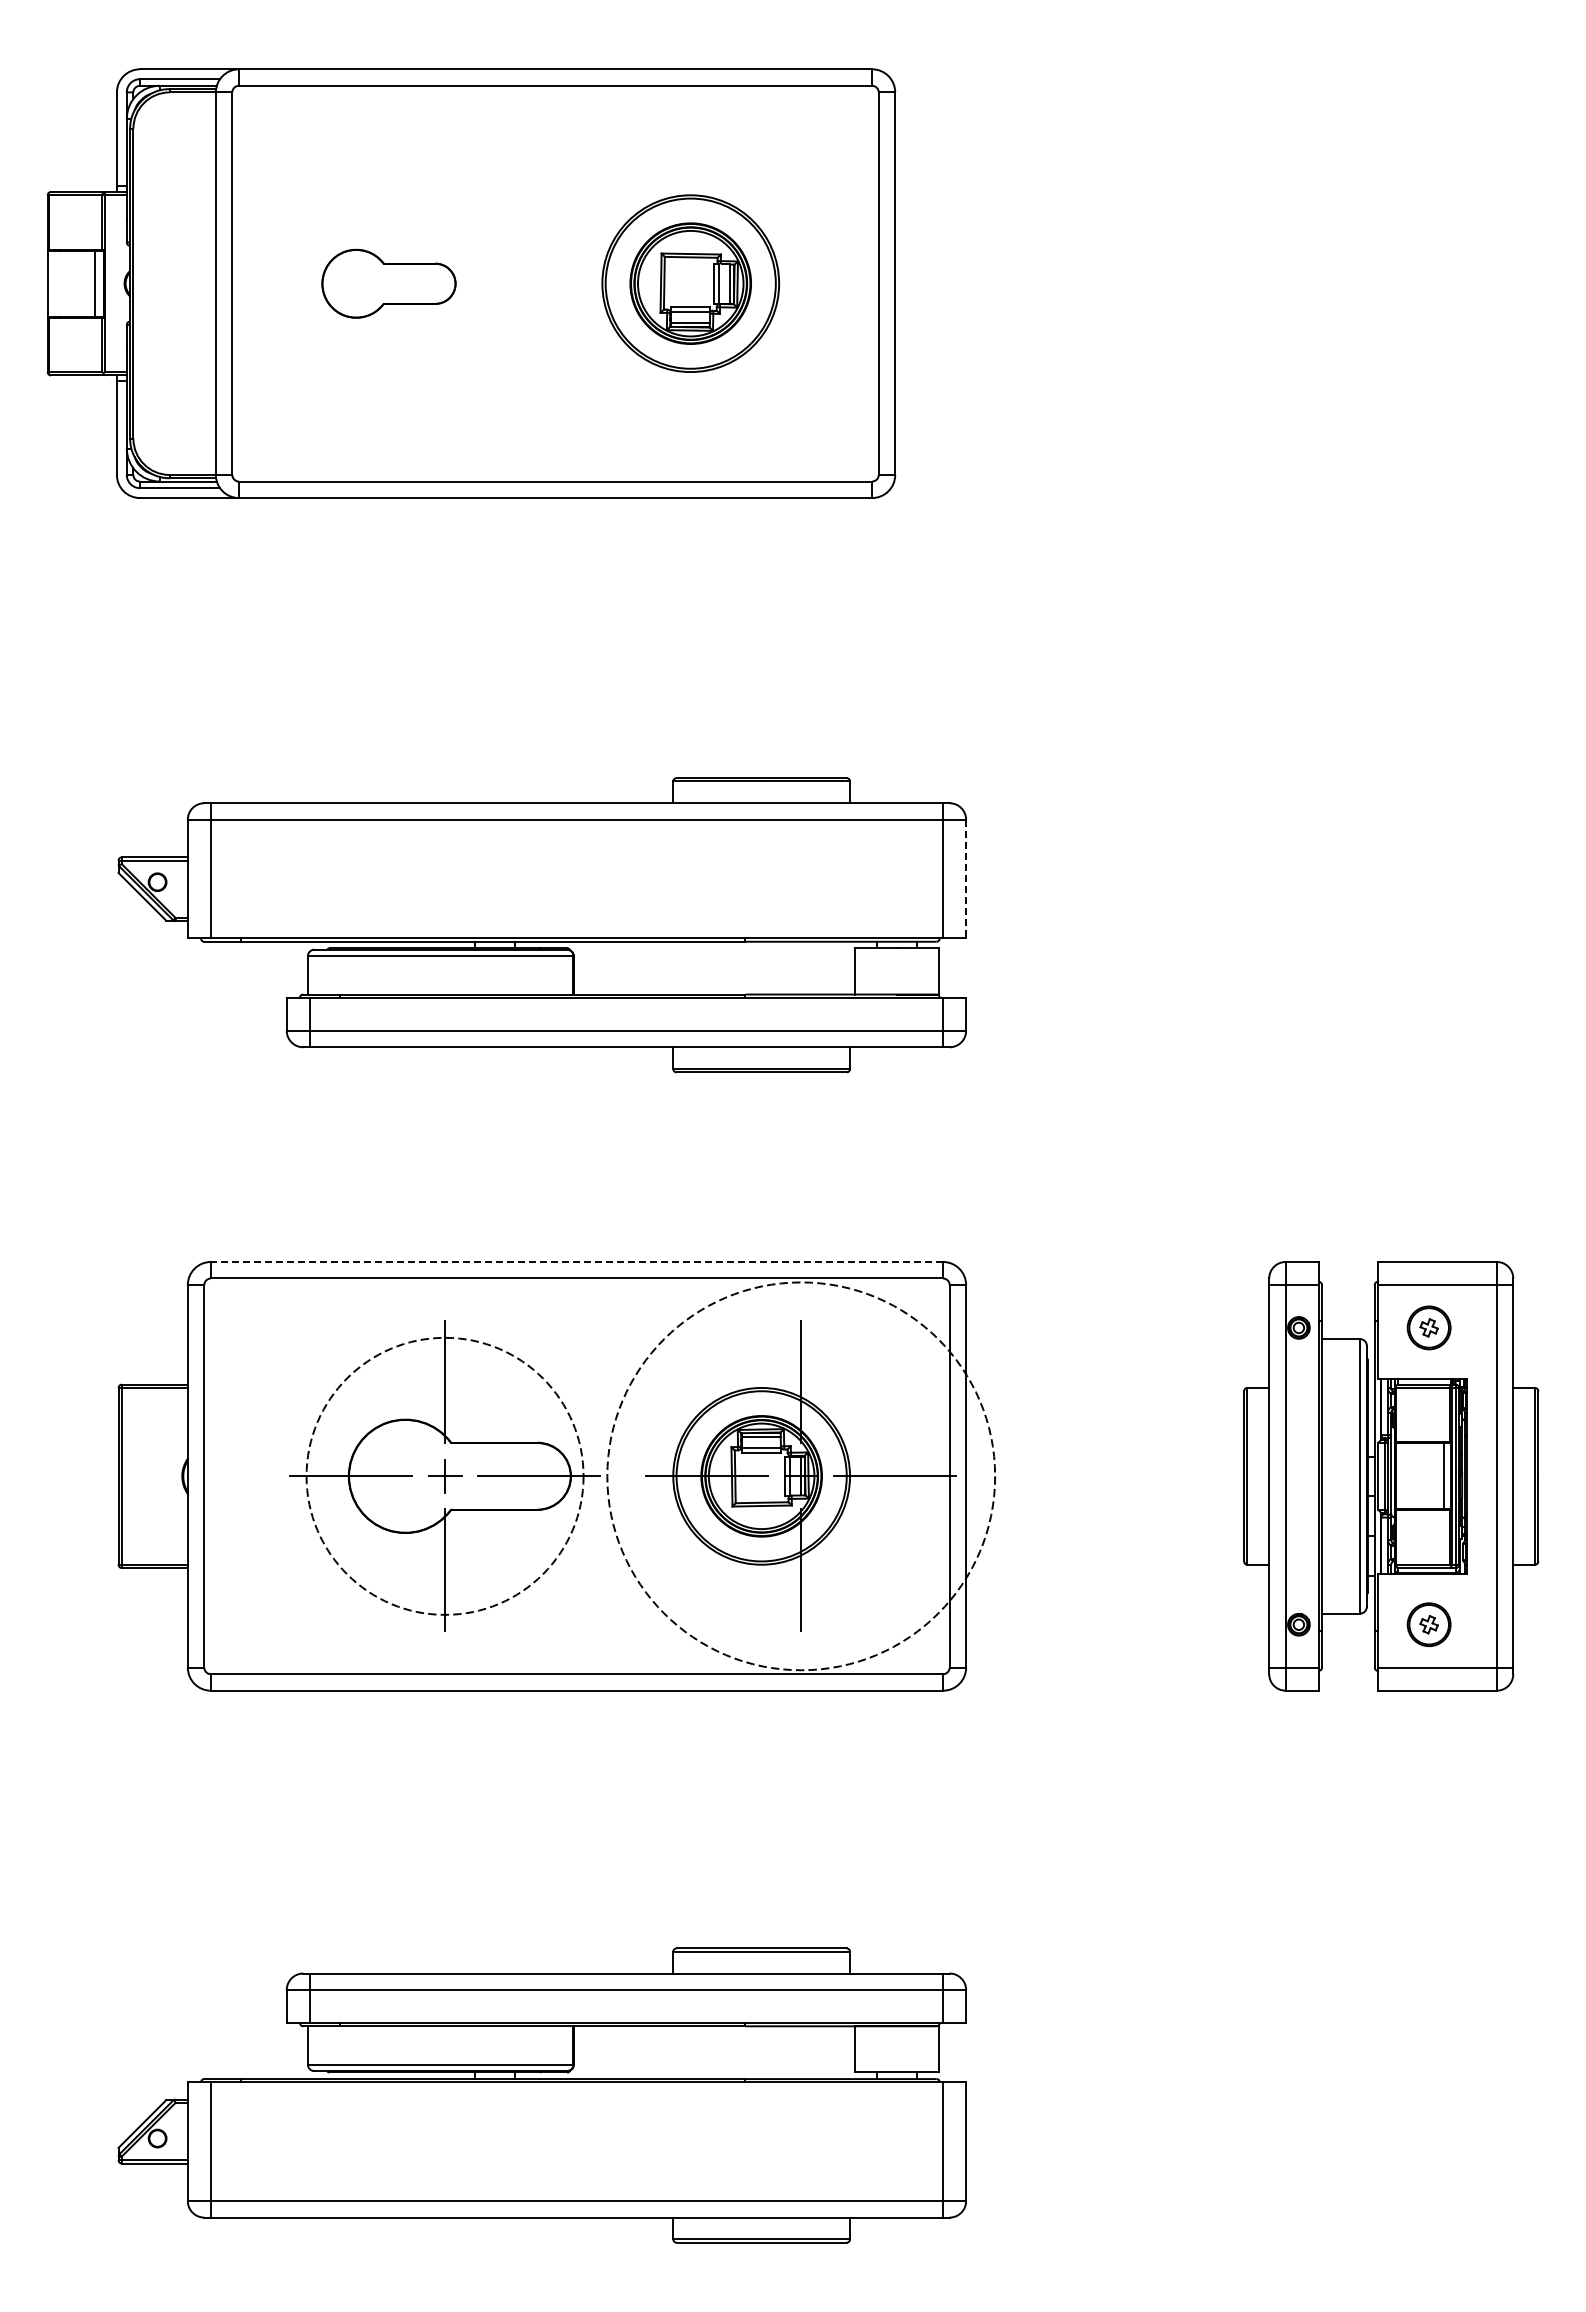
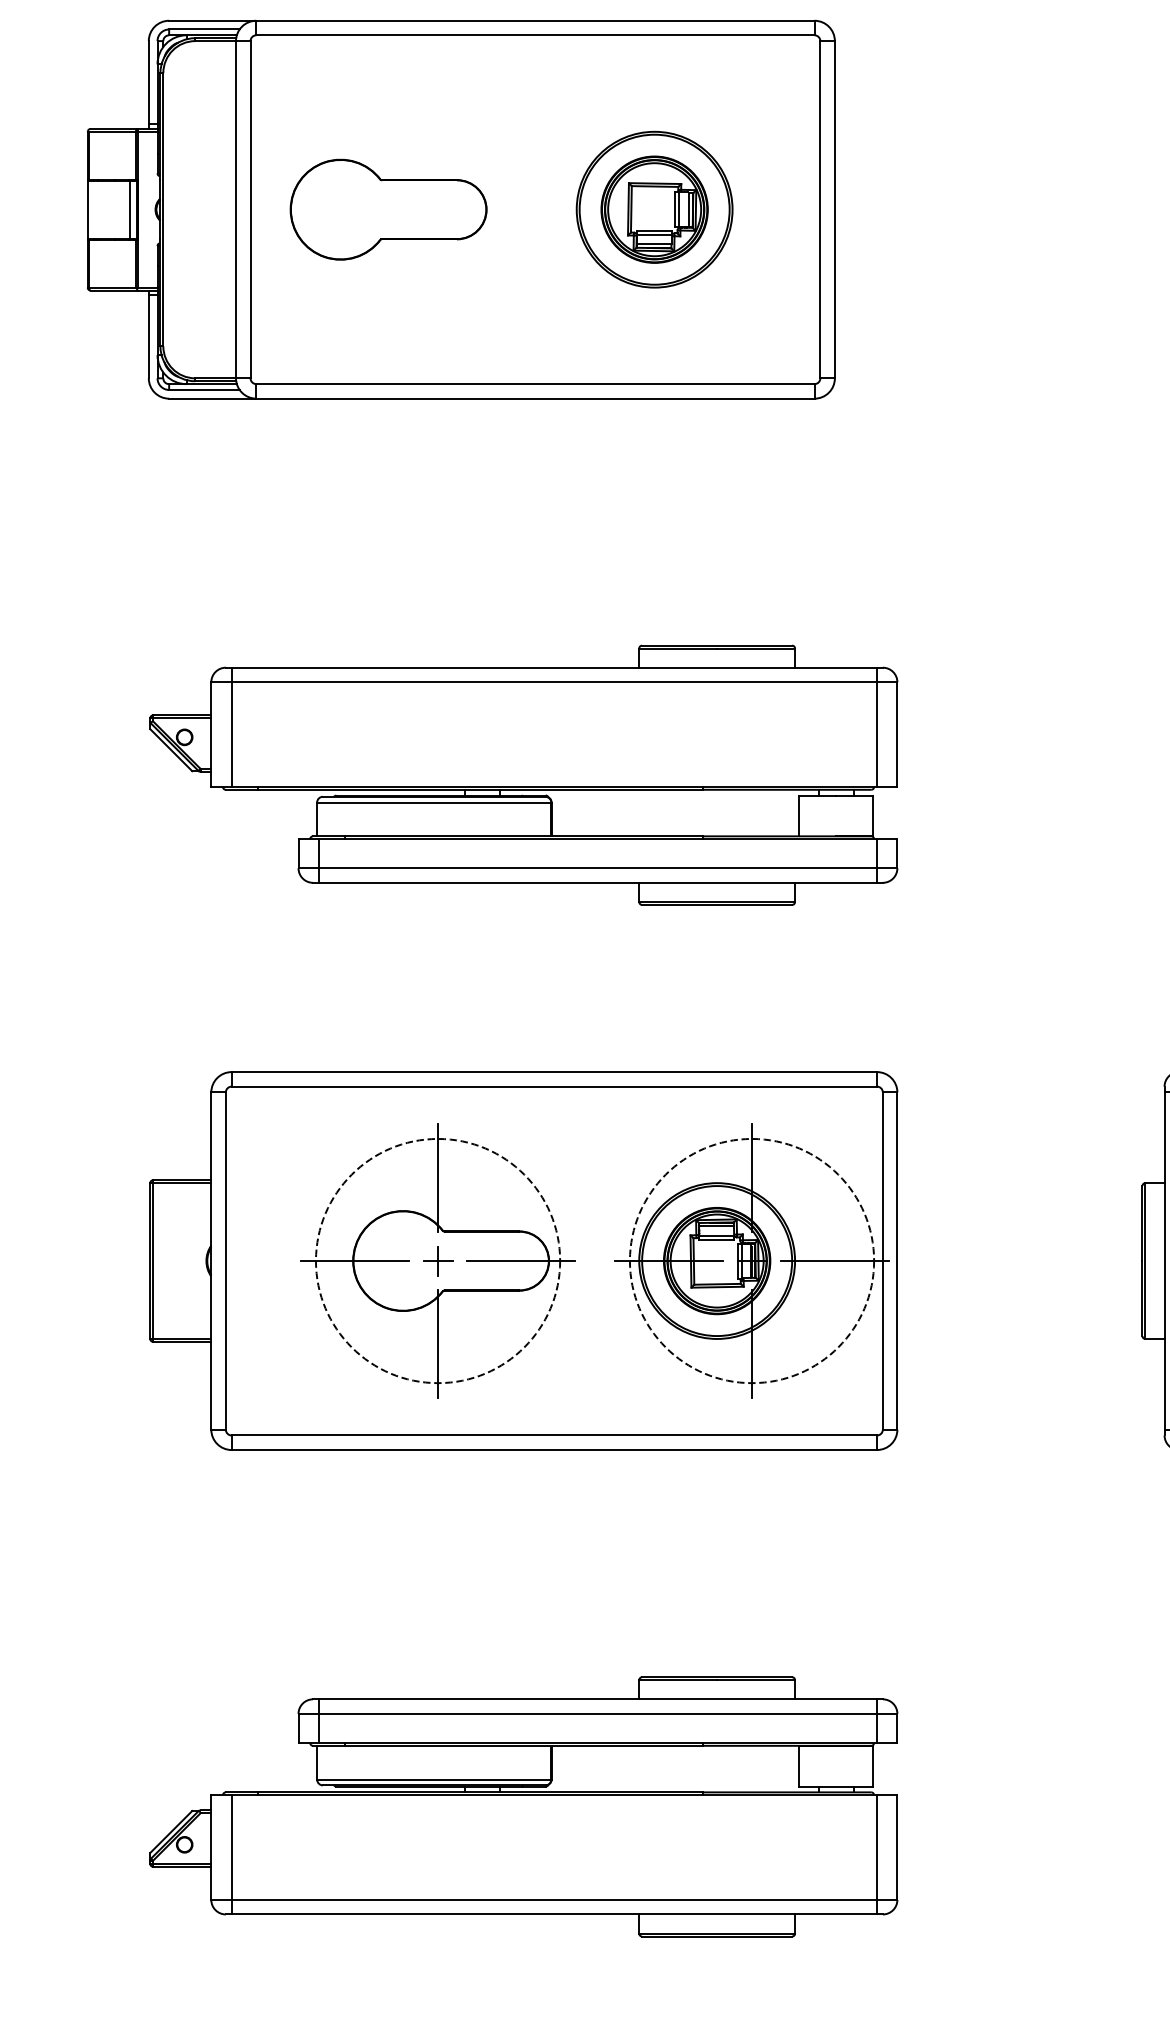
part: (388, 283) -> (388, 209), size x1.67
line: (966, 879) -> (897, 734), dashed -> solid
line: (576, 1261) -> (553, 1071), dashed -> solid
circle: (800, 1475) -> (751, 1260), size x0.71

